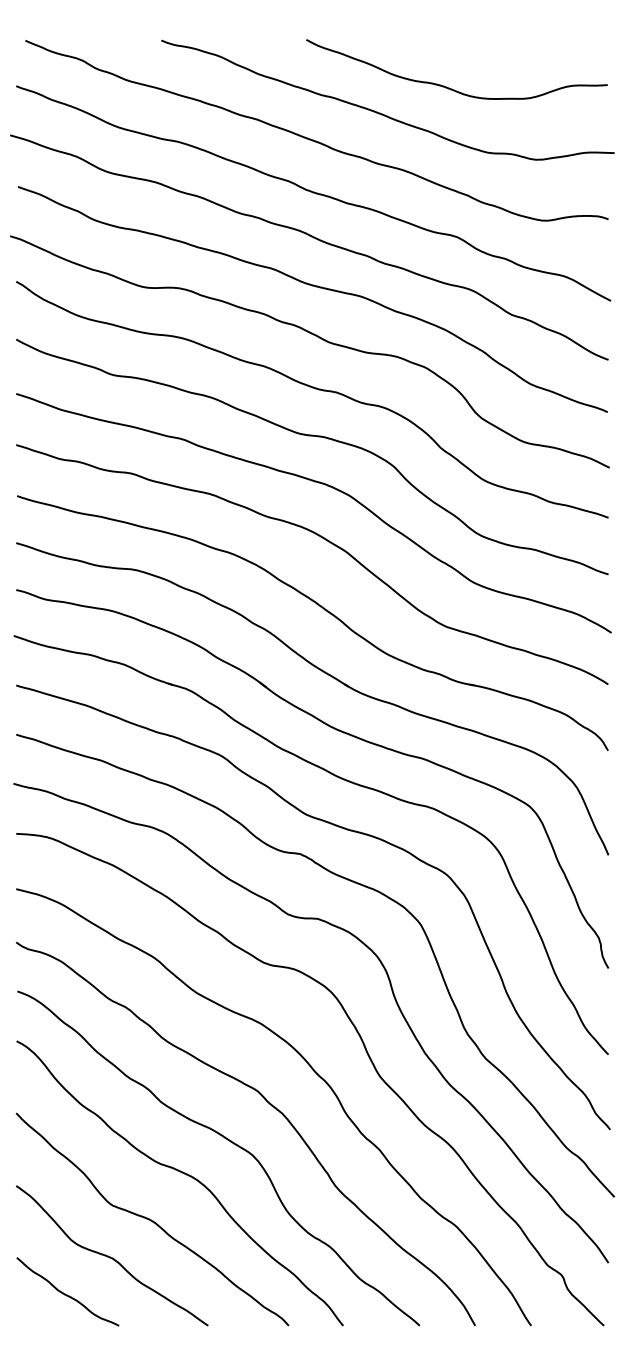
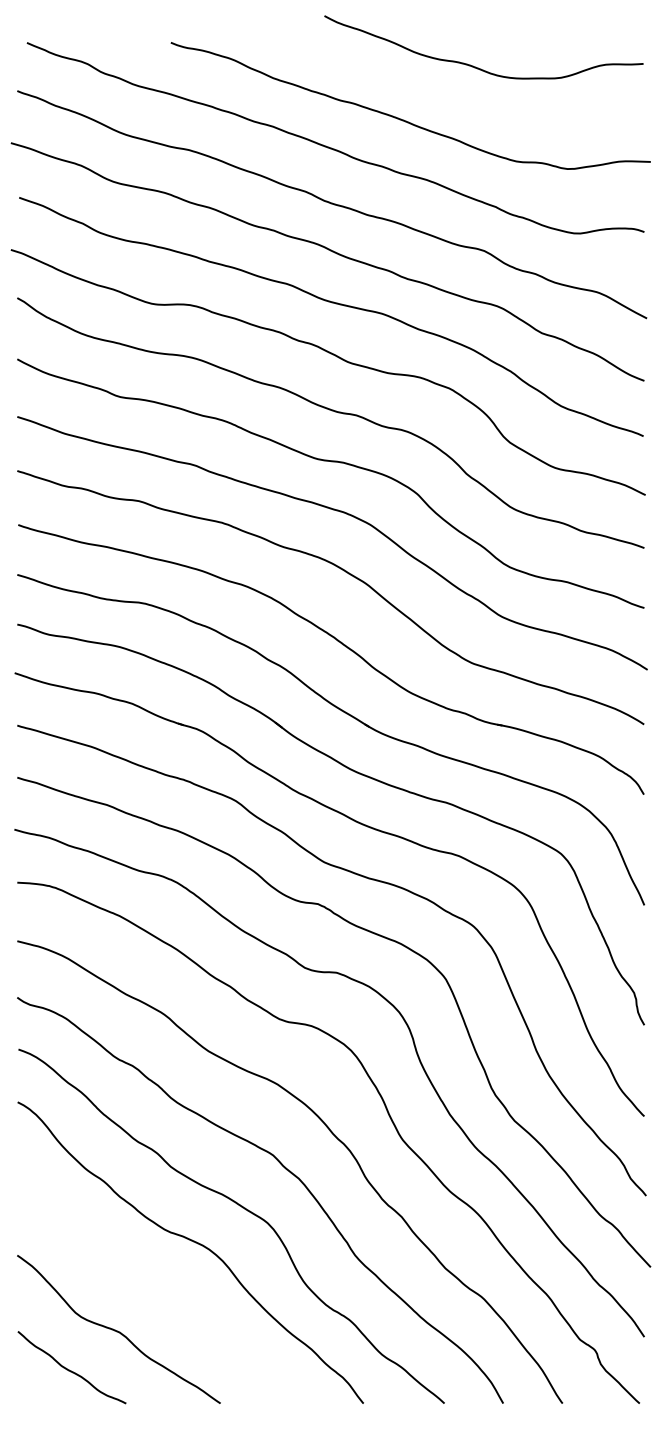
curve: (447, 86) -> (473, 65), moved
curve: (152, 1219) -> (161, 1291), removed

